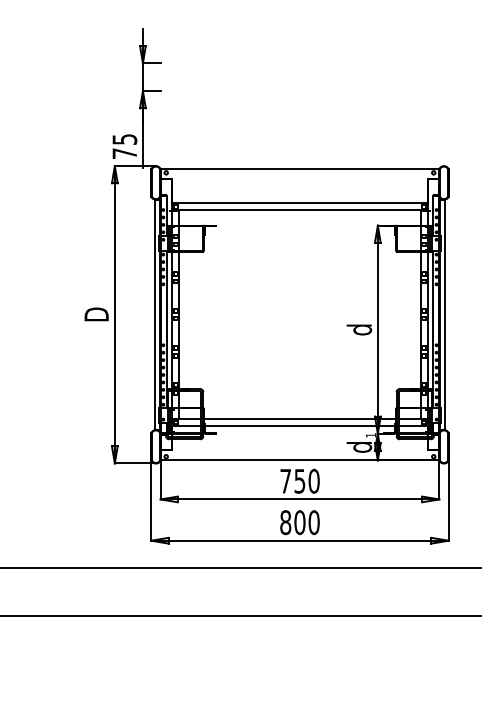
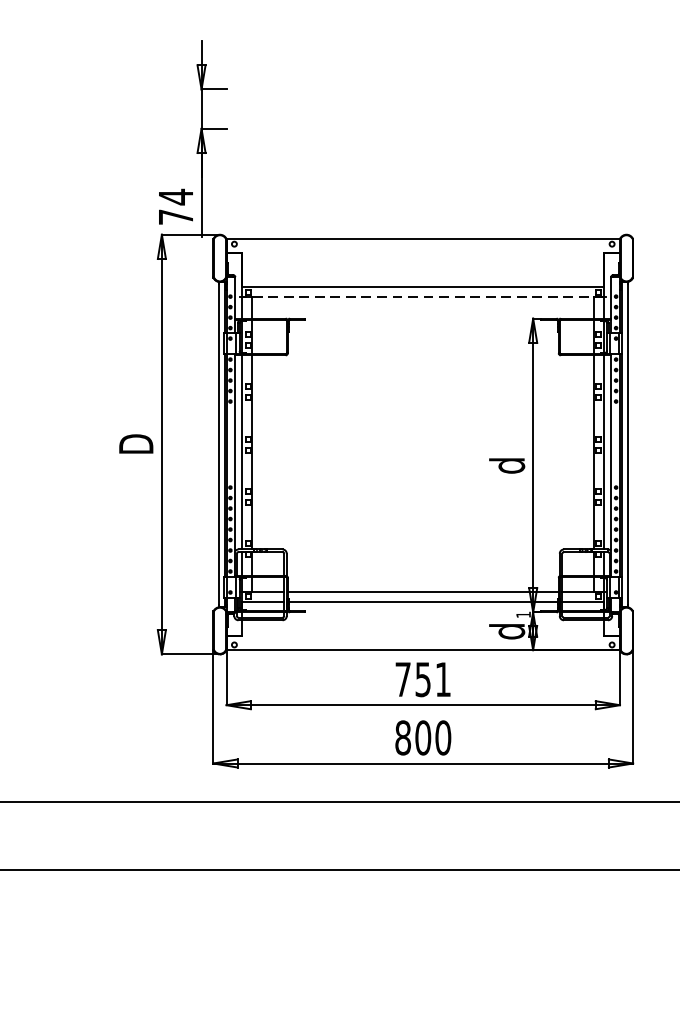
text: (124, 139) -> (175, 197), 75 -> 74
line: (299, 210) -> (422, 297), solid -> dashed
text: (313, 480) -> (442, 678), 750 -> 751

